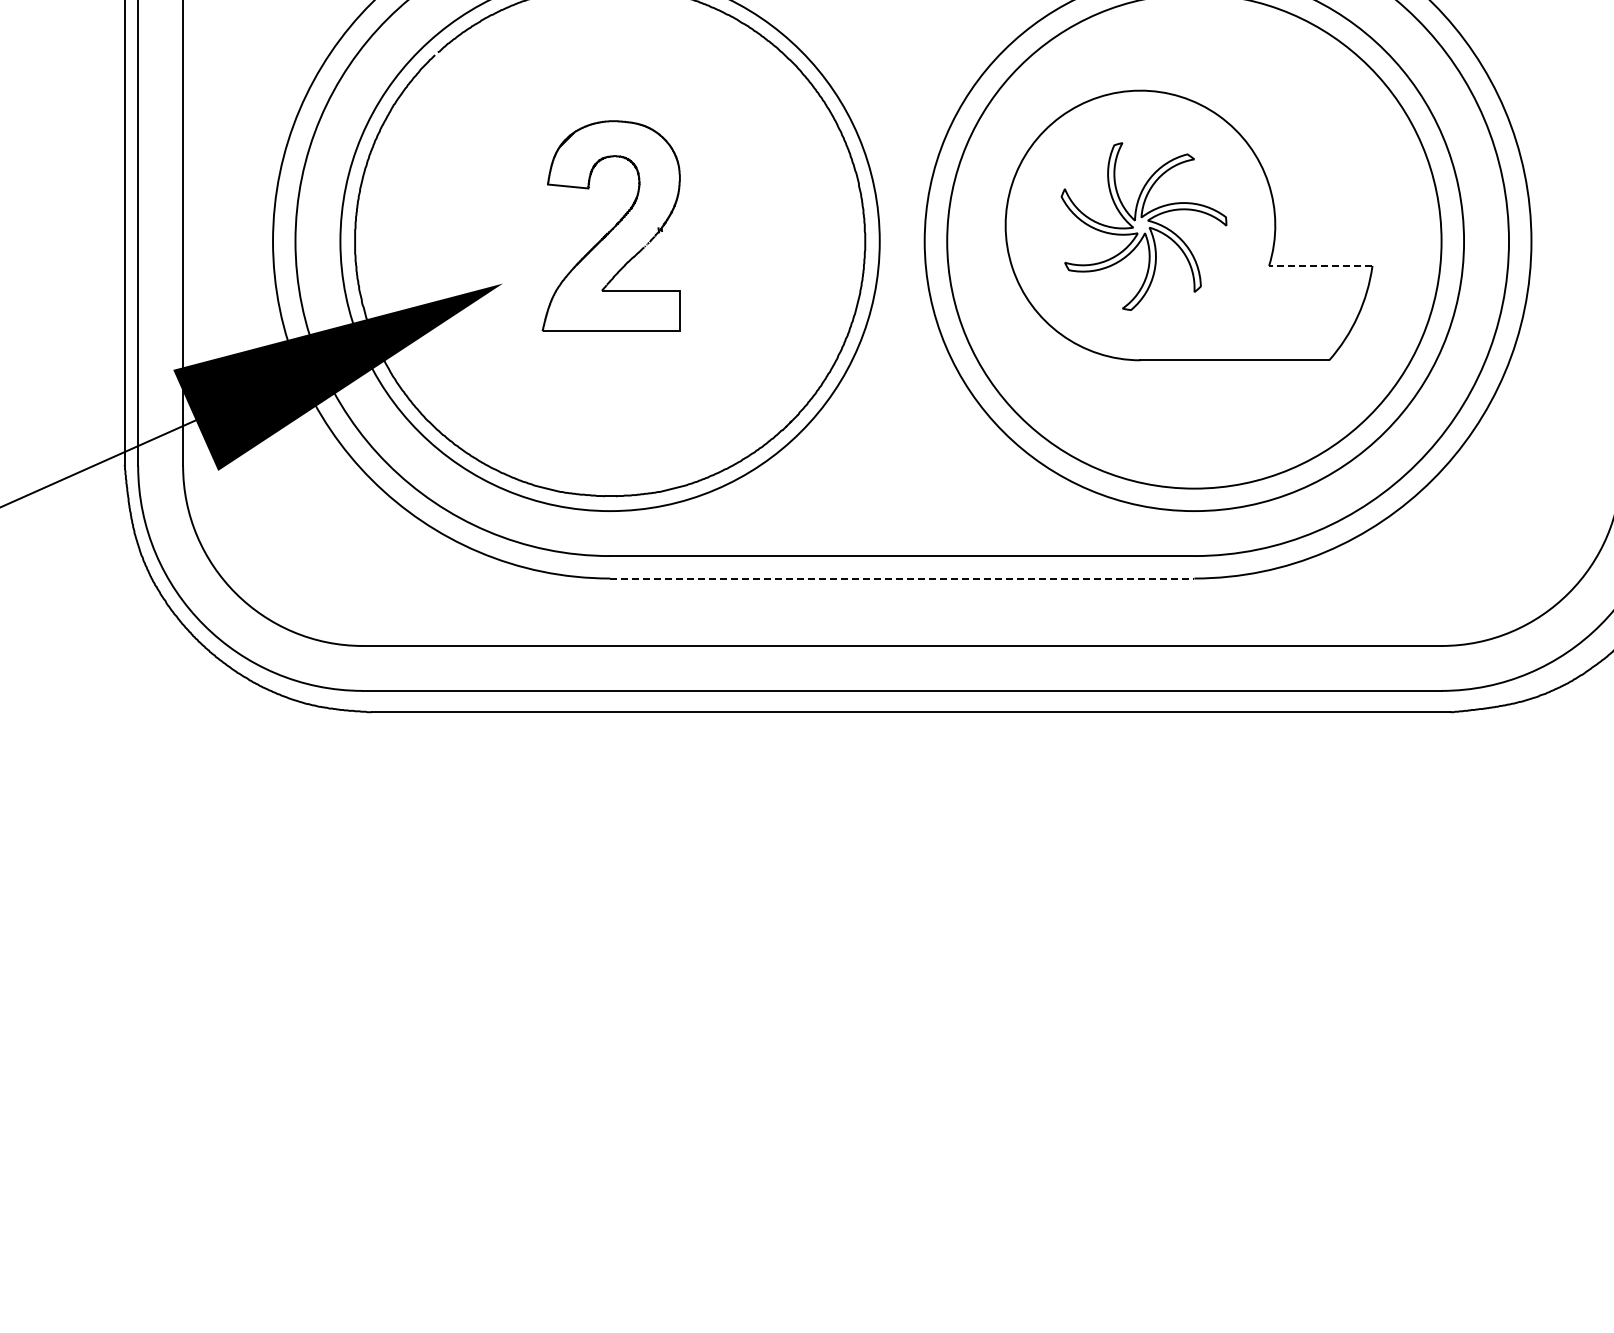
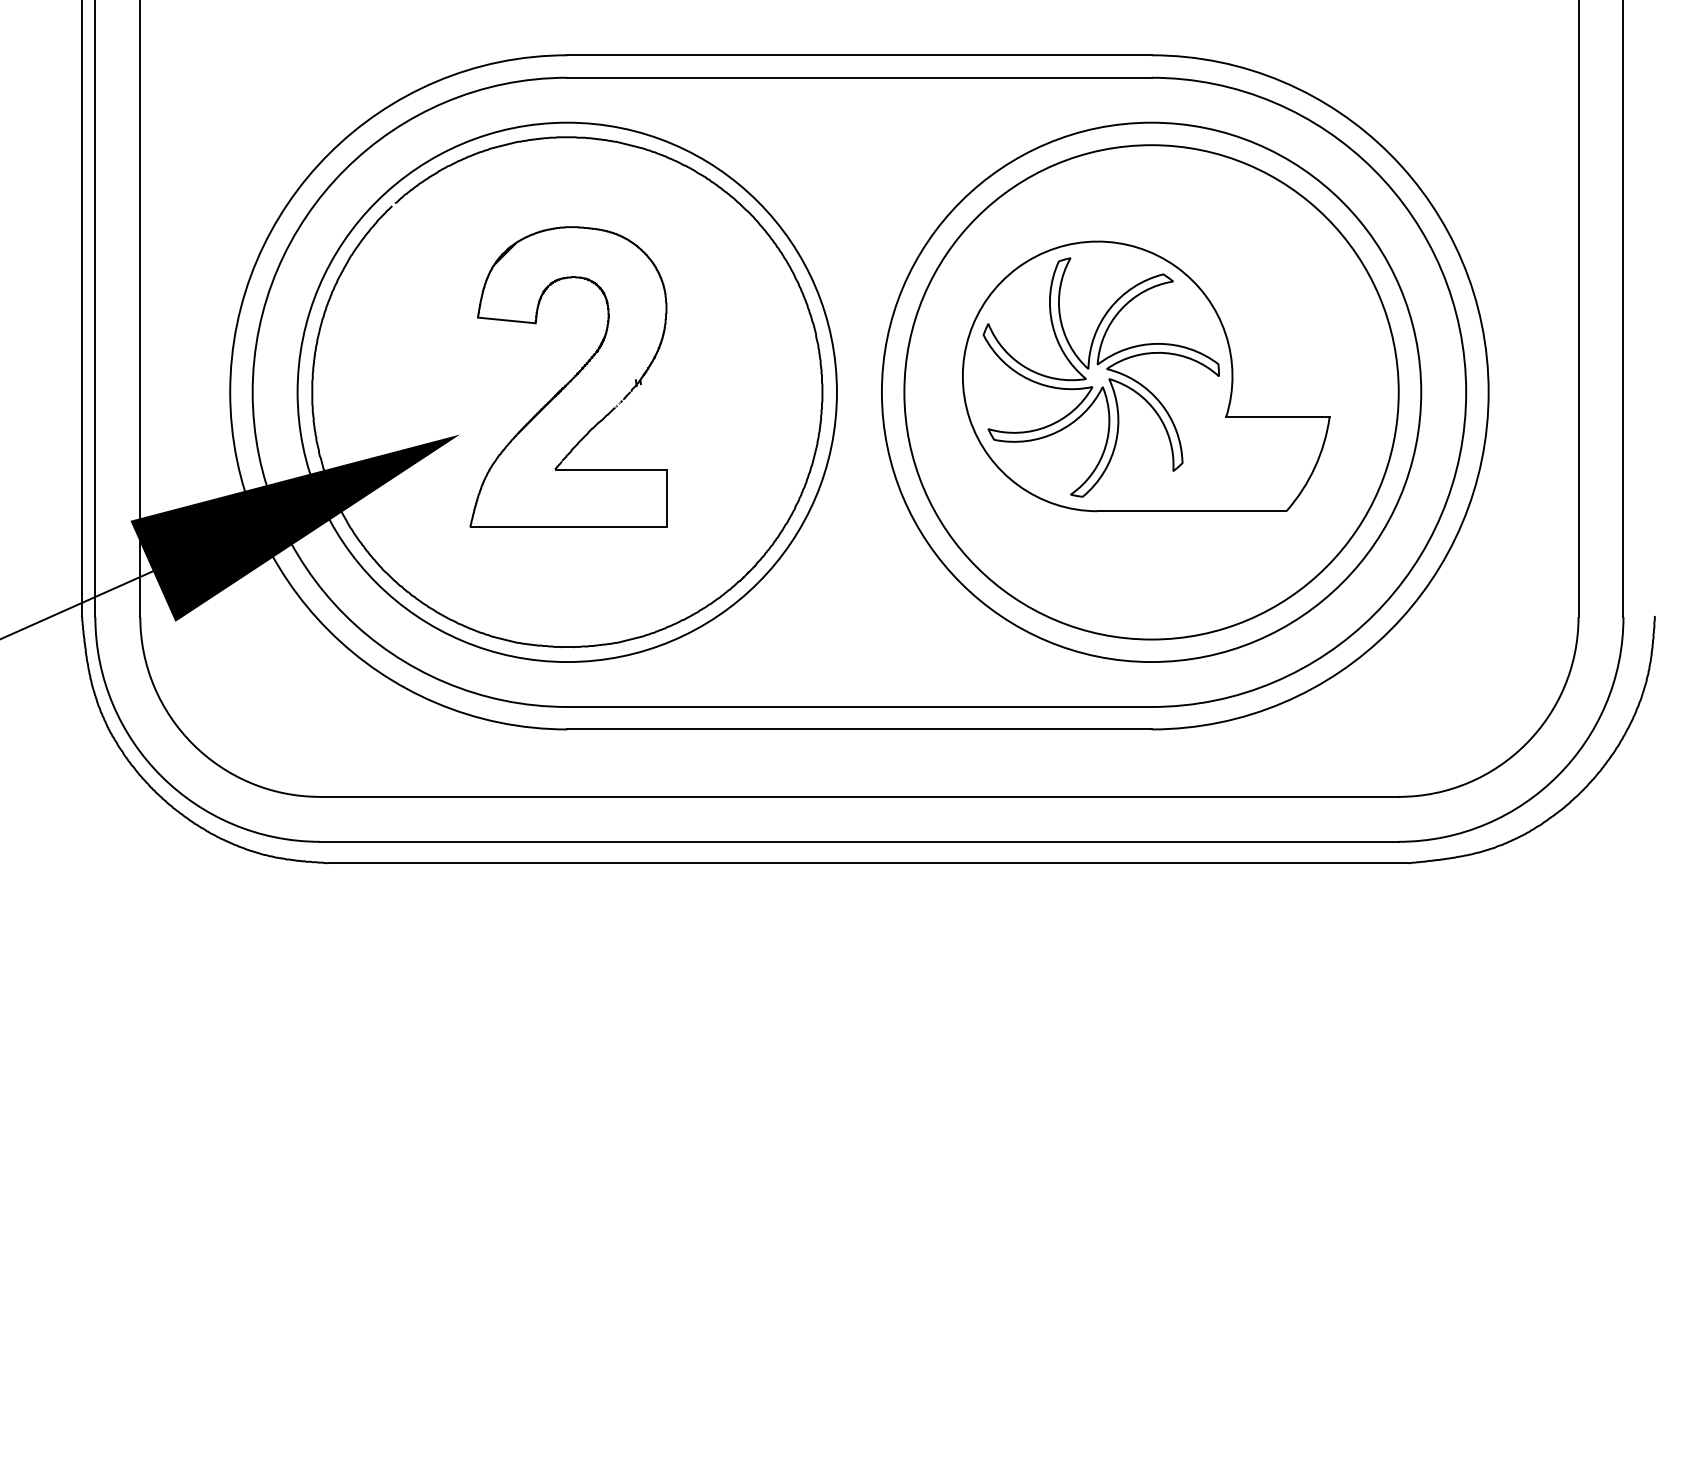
part: (611, 225) -> (568, 376), size x1.43
part: (1143, 226) -> (1100, 377), size x1.43
line: (1320, 265) -> (1277, 416), dashed -> solid
line: (902, 578) -> (859, 729), dashed -> solid

